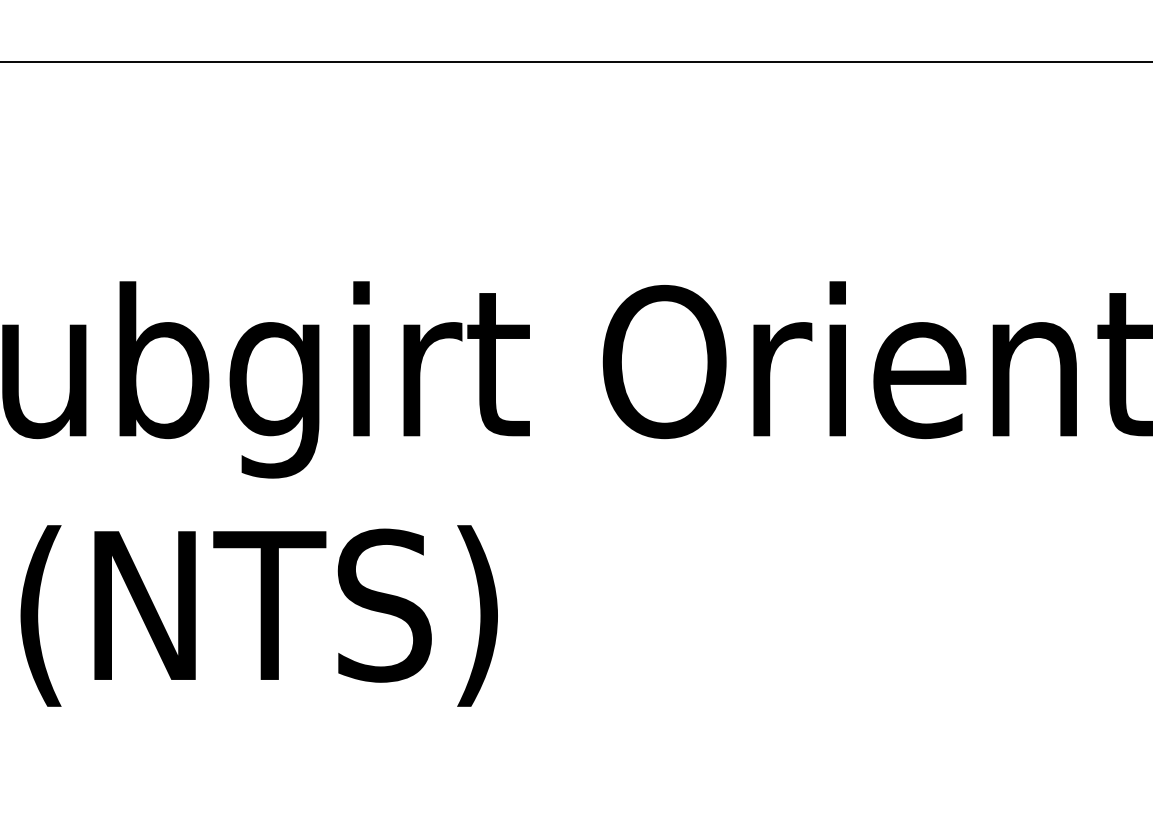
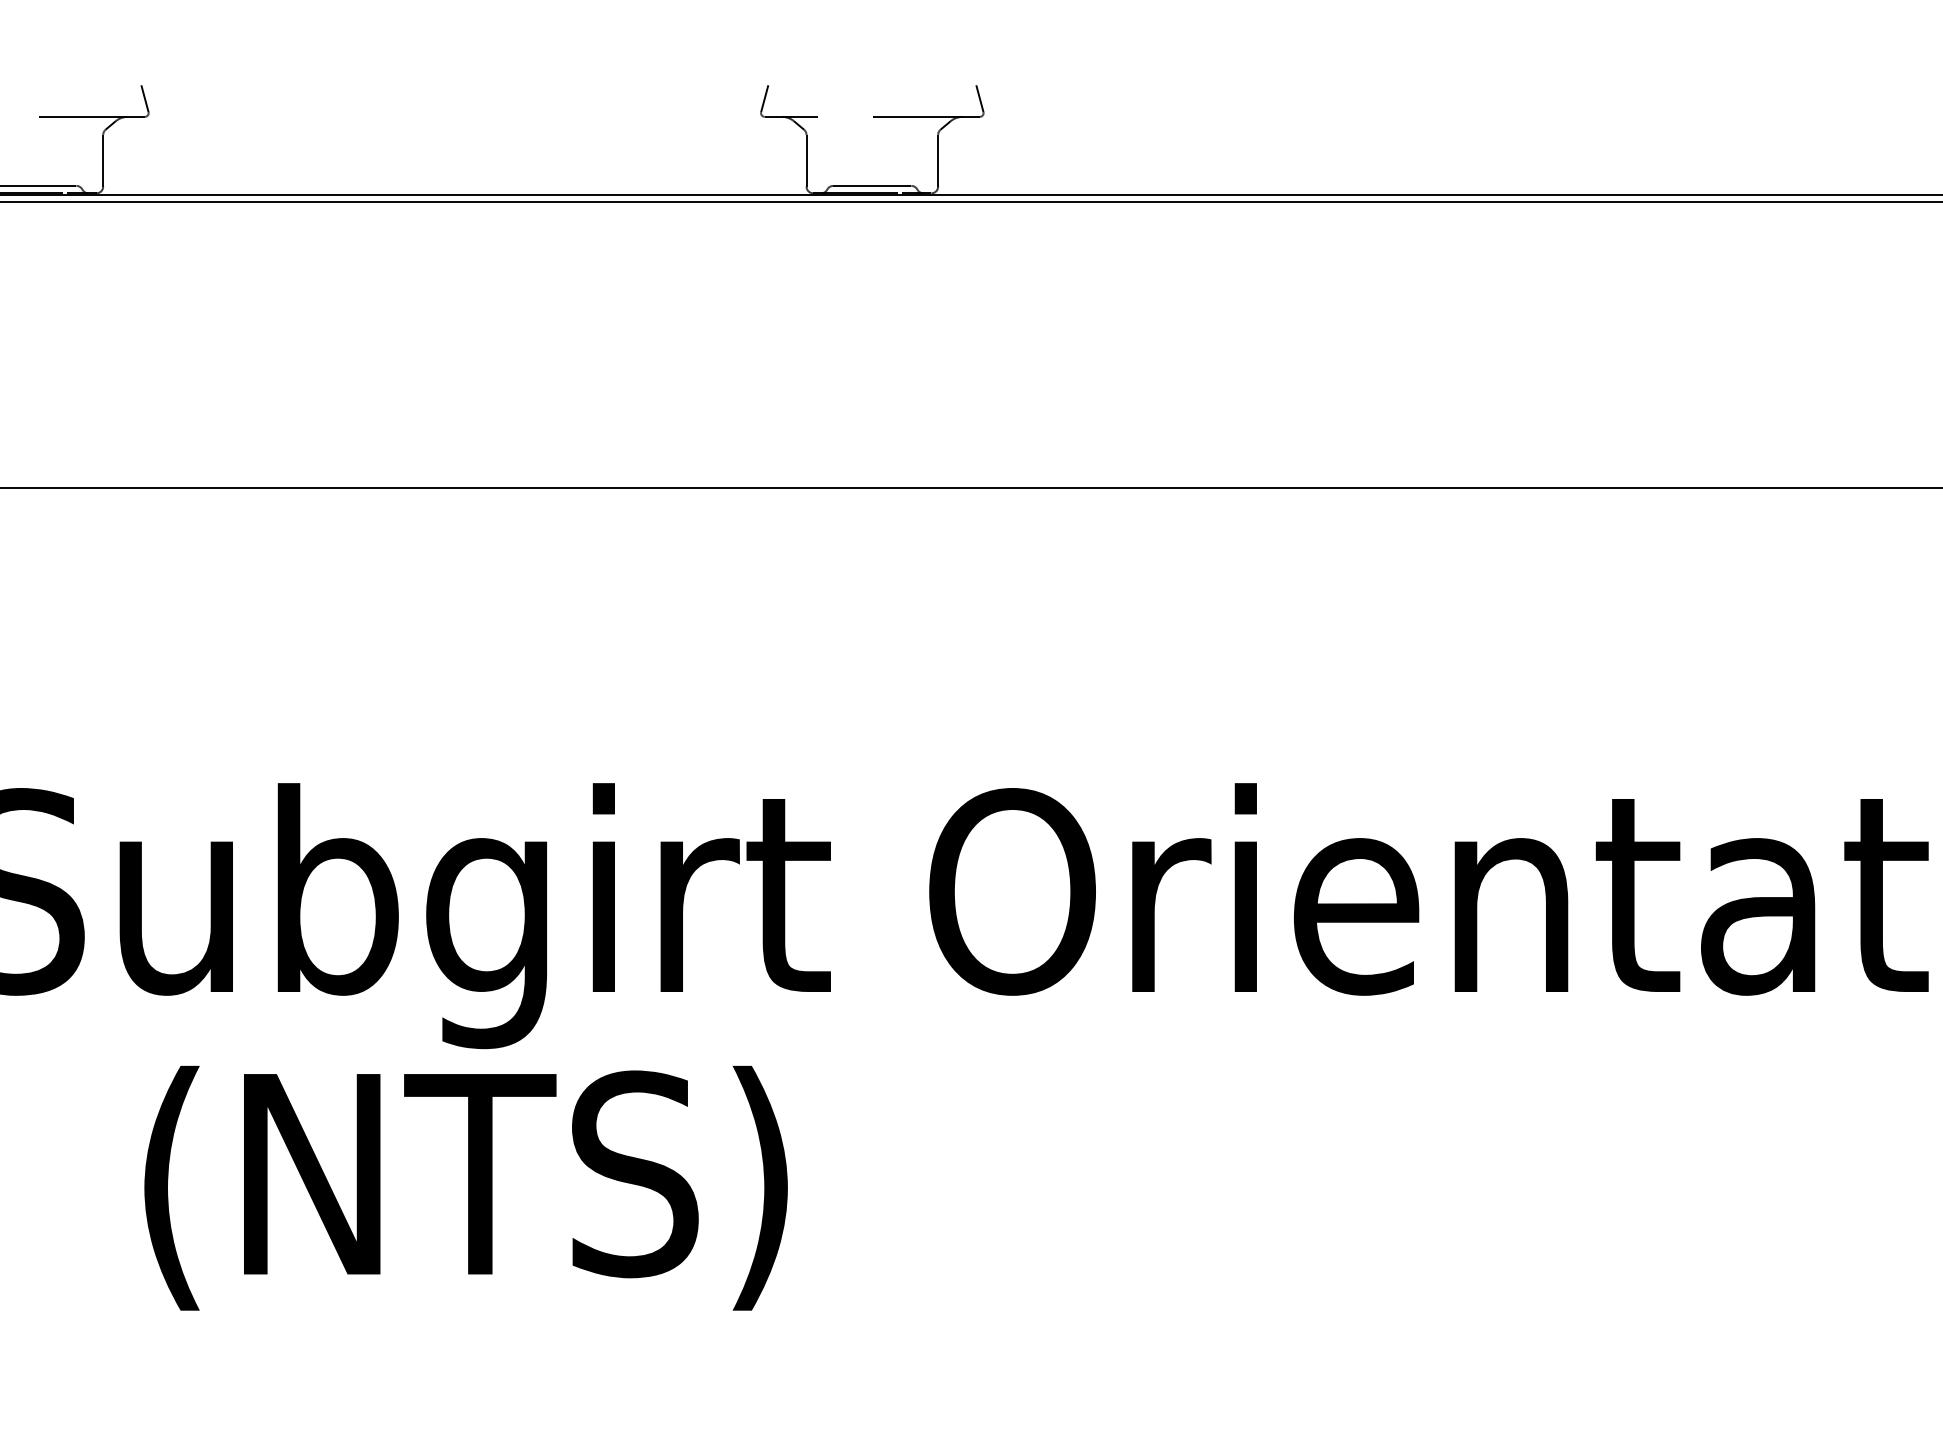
text: (258, 616) -> (465, 1188), moved

